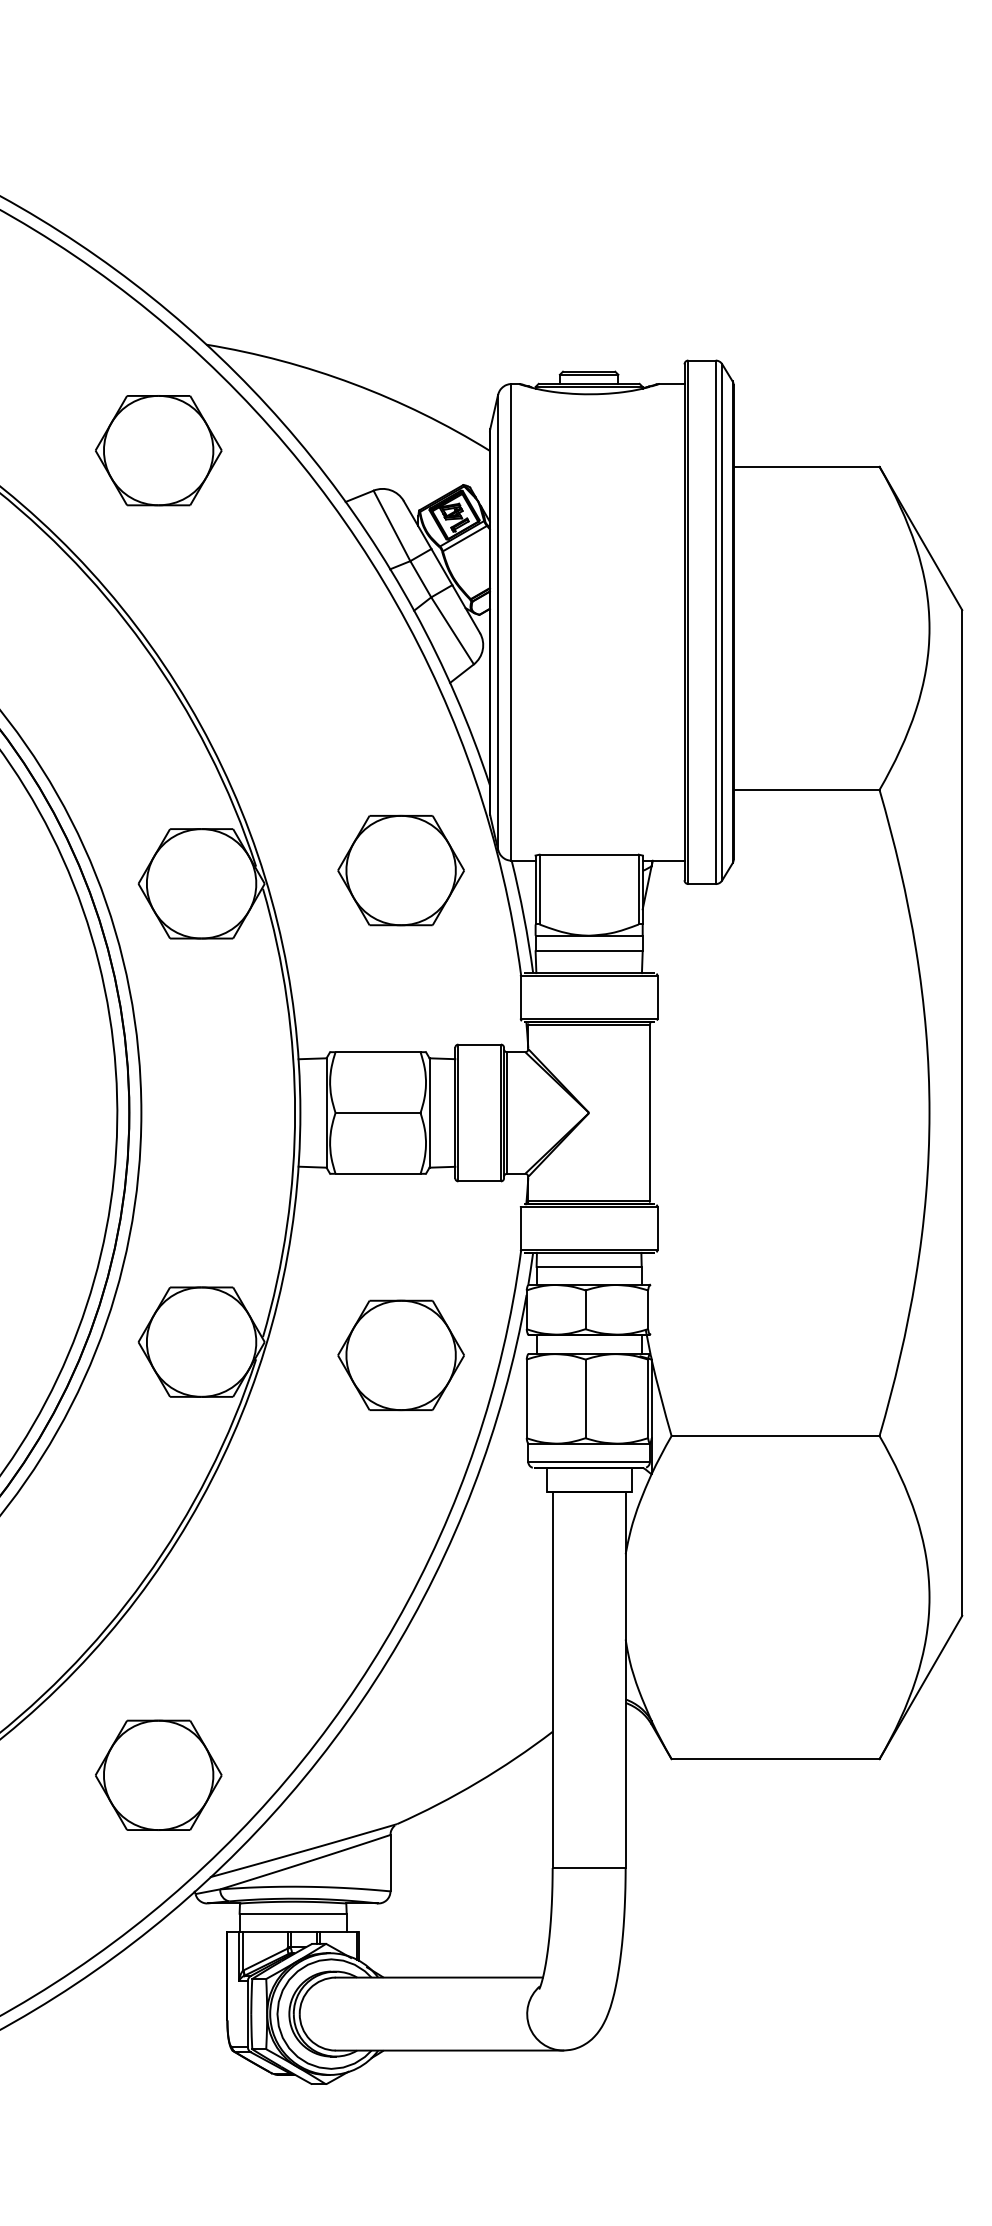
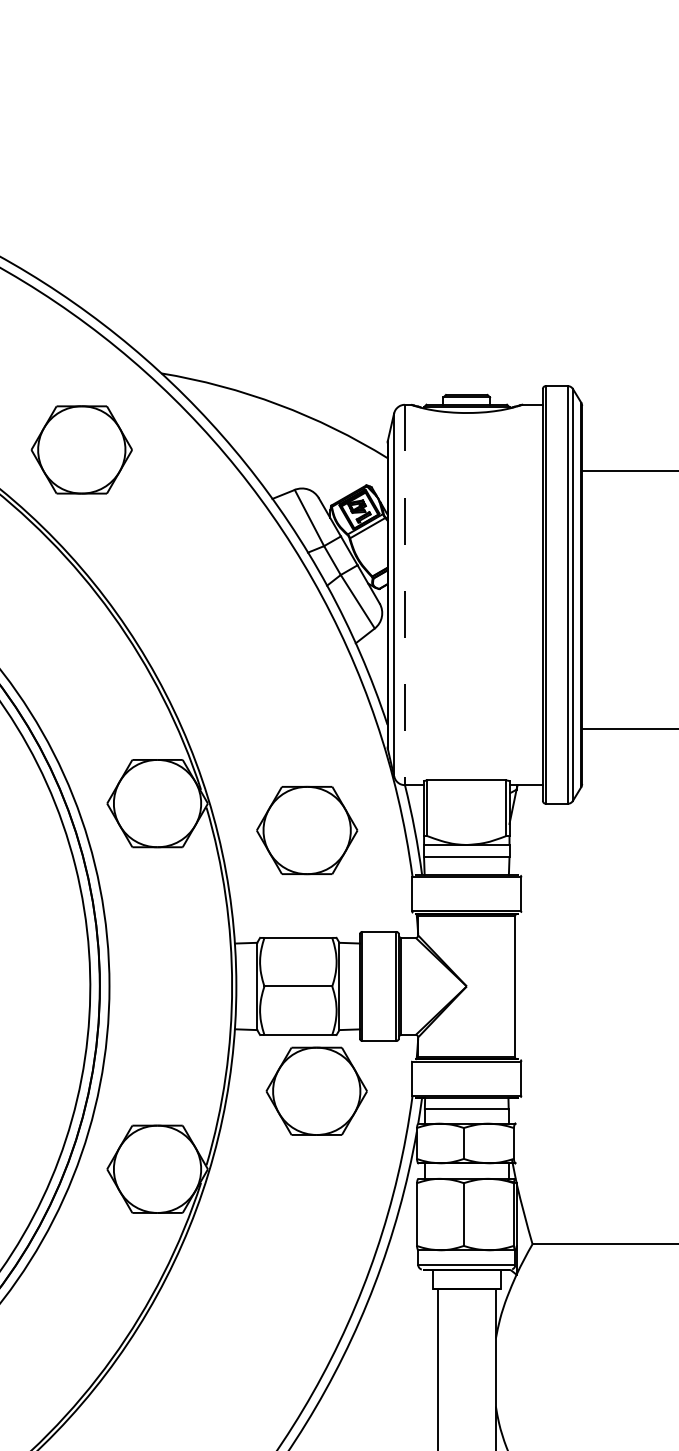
part: (158, 450) -> (81, 449), moved
line: (511, 622) -> (404, 595), solid -> dashed
part: (400, 870) -> (306, 830), moved
part: (400, 1355) -> (316, 1091), moved

